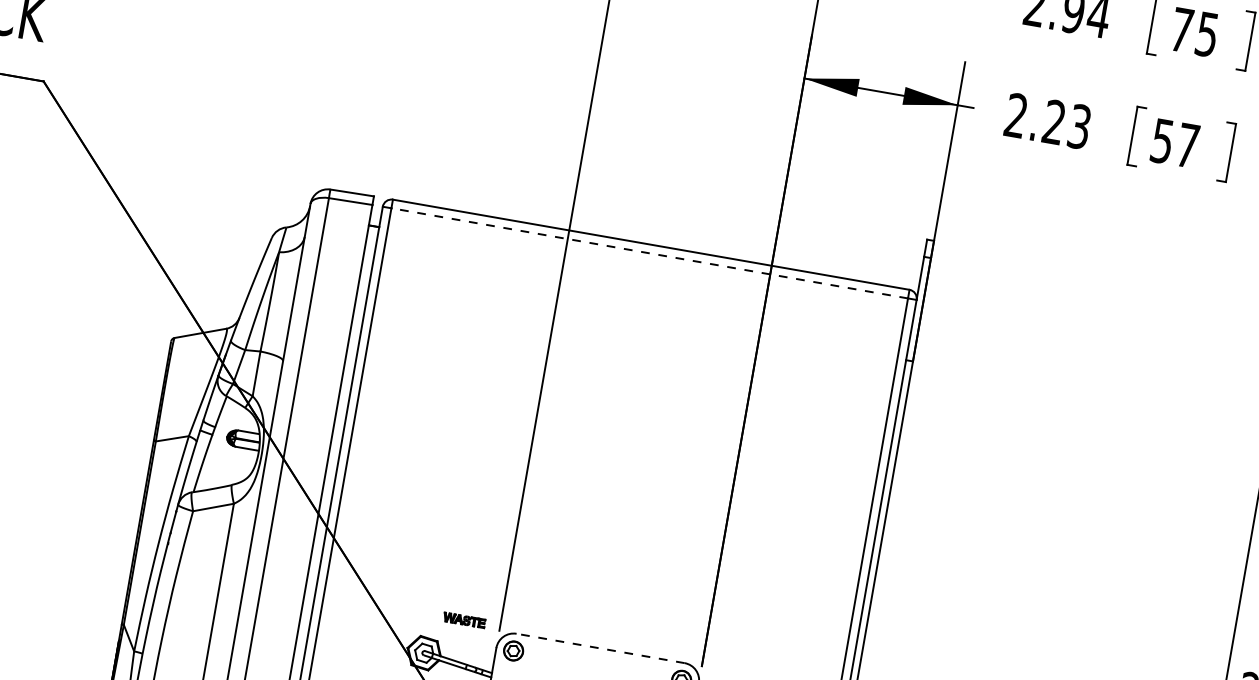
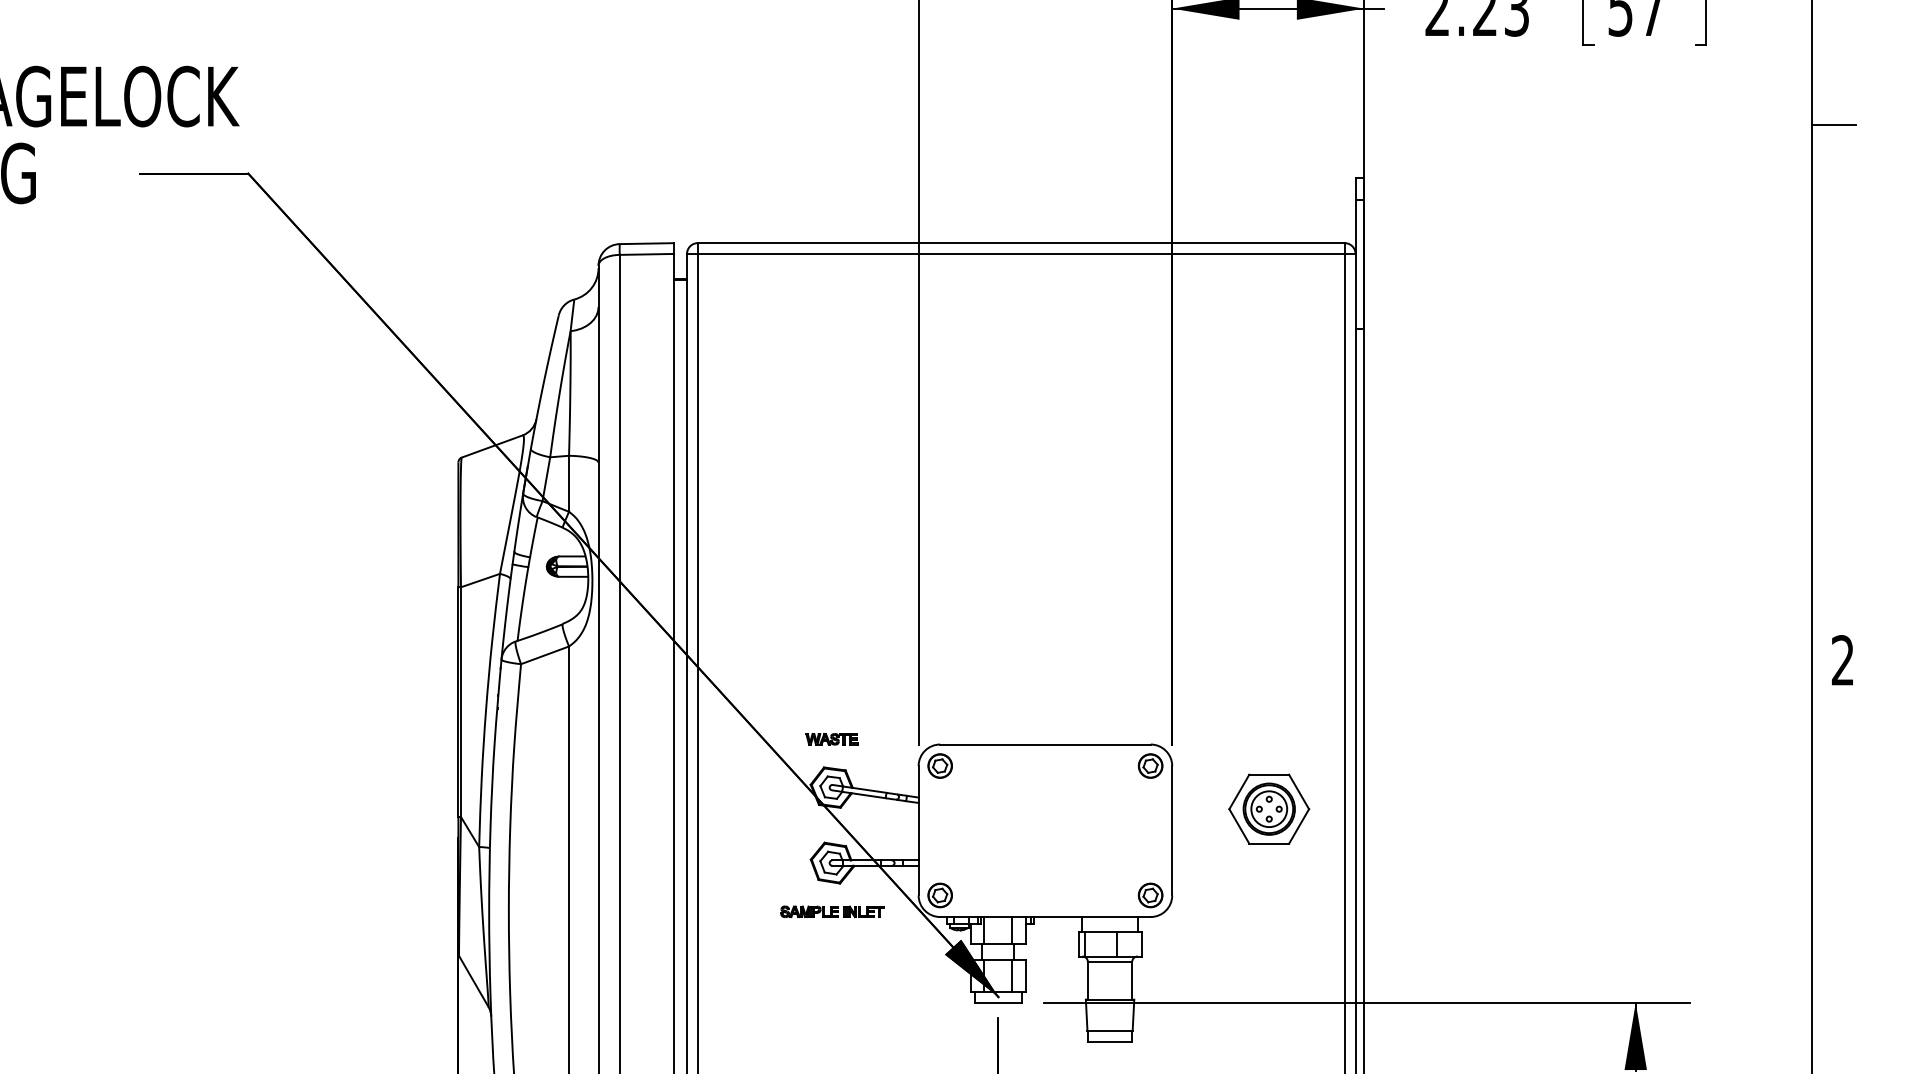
line: (649, 252) -> (1020, 253), dashed -> solid
part: (464, 620) -> (831, 739), moved
line: (599, 648) -> (1044, 744), dashed -> solid

